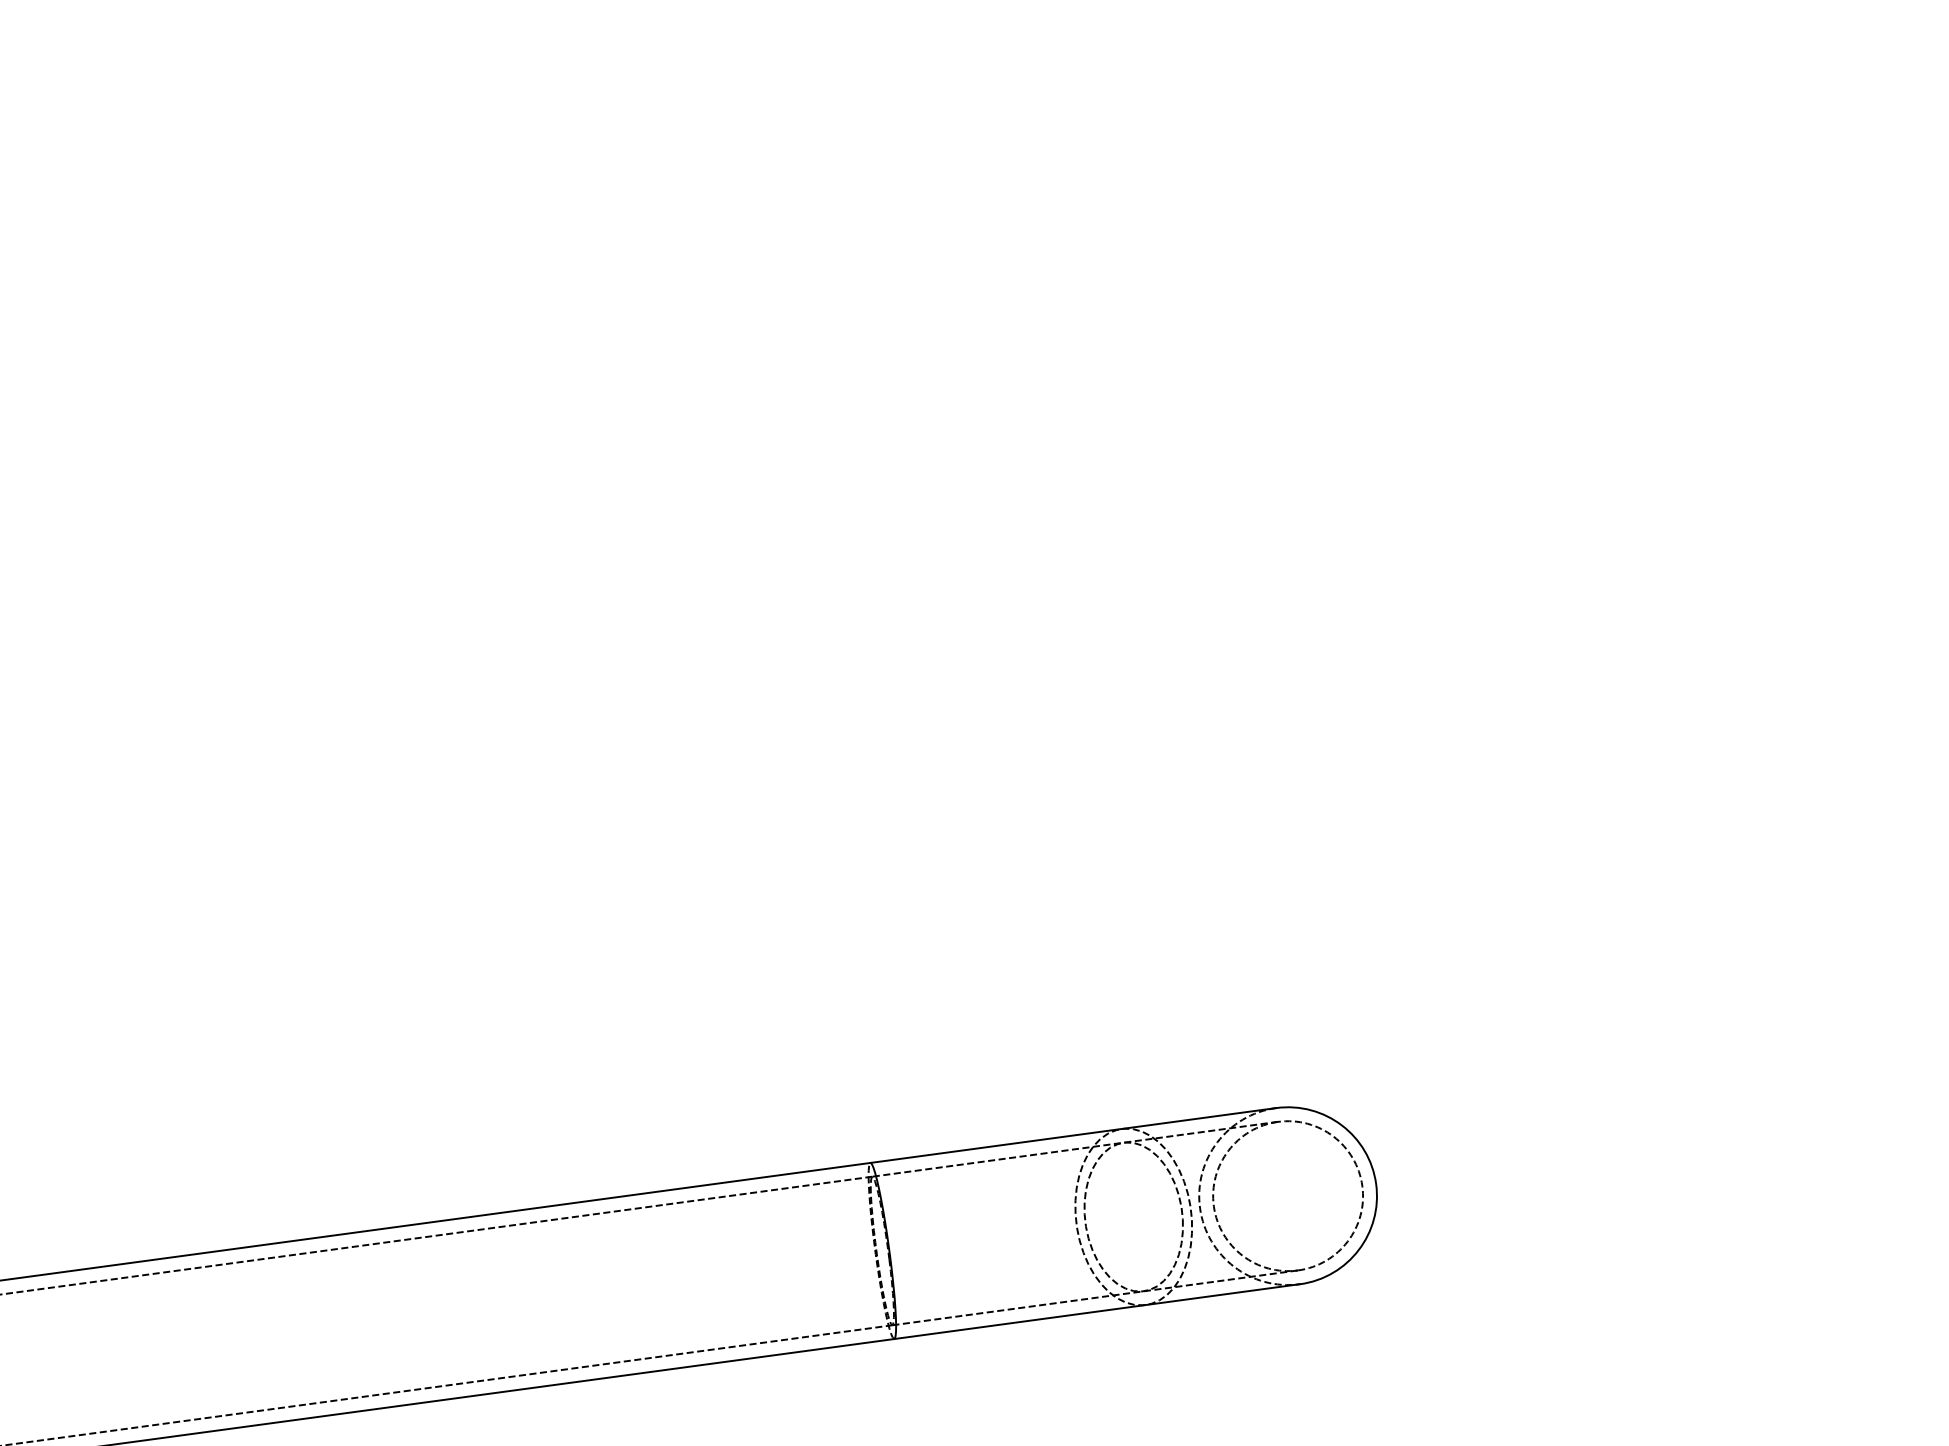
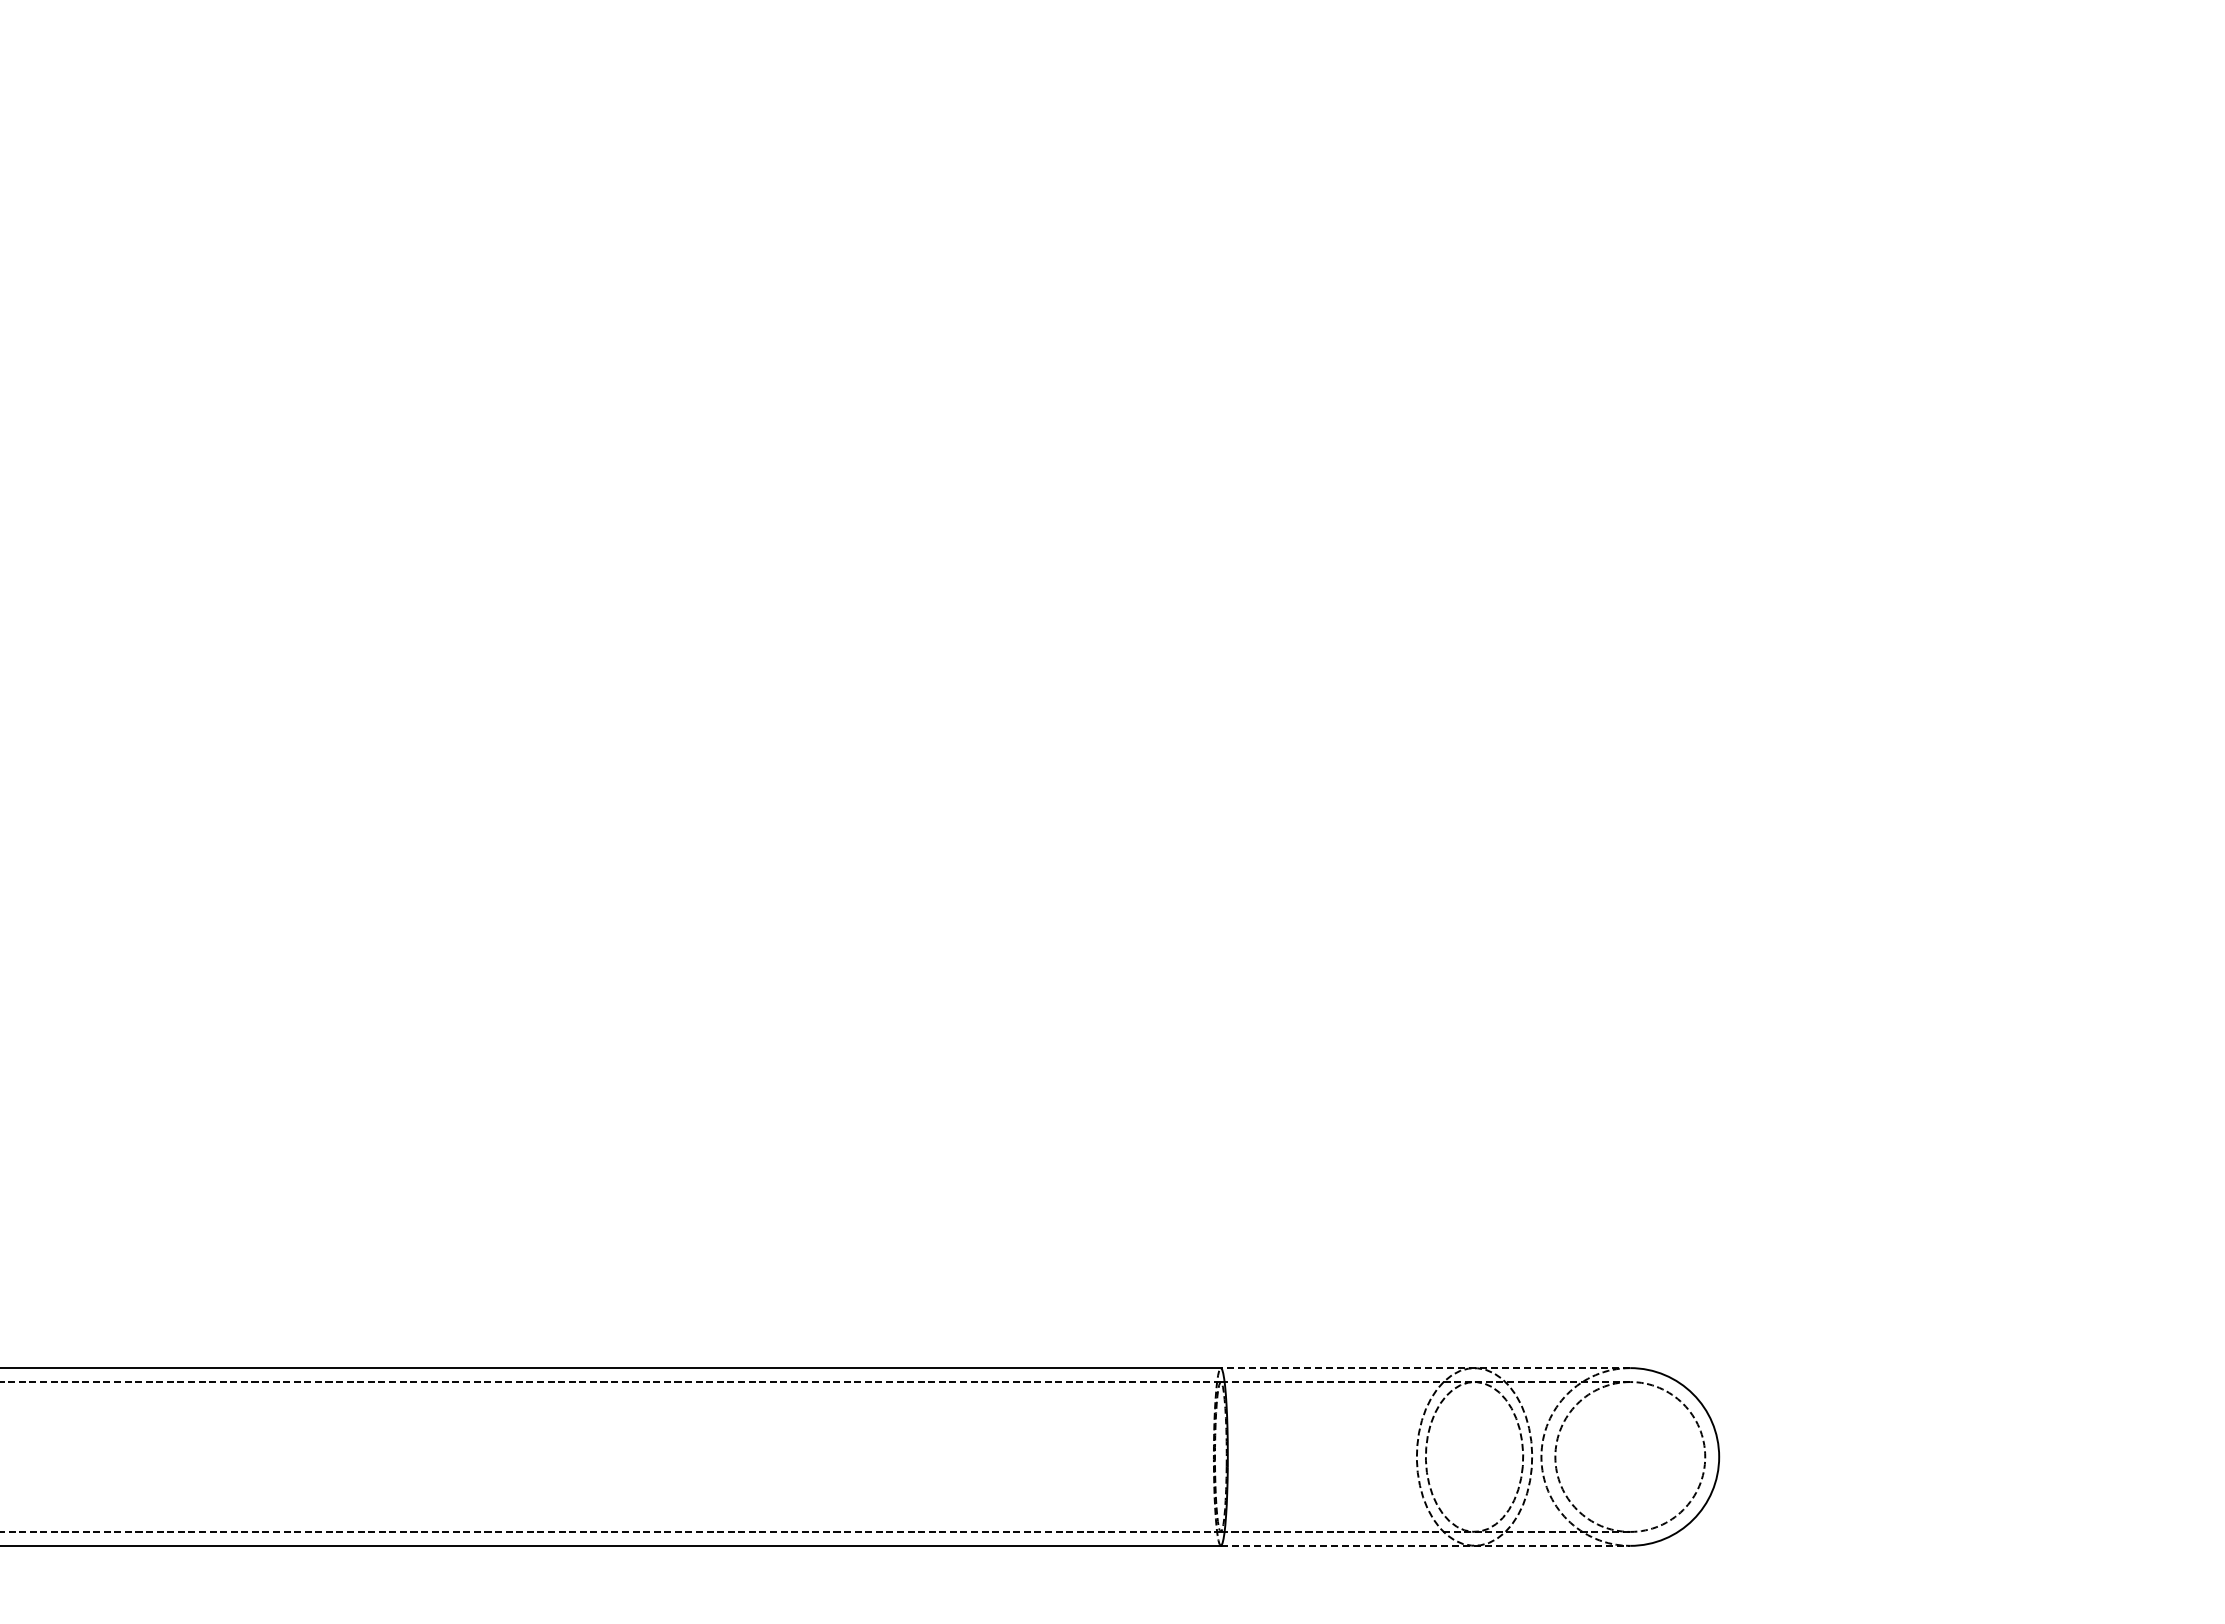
line: (1073, 1135) -> (1425, 1368), solid -> dashed
line: (1097, 1311) -> (1425, 1545), solid -> dashed

